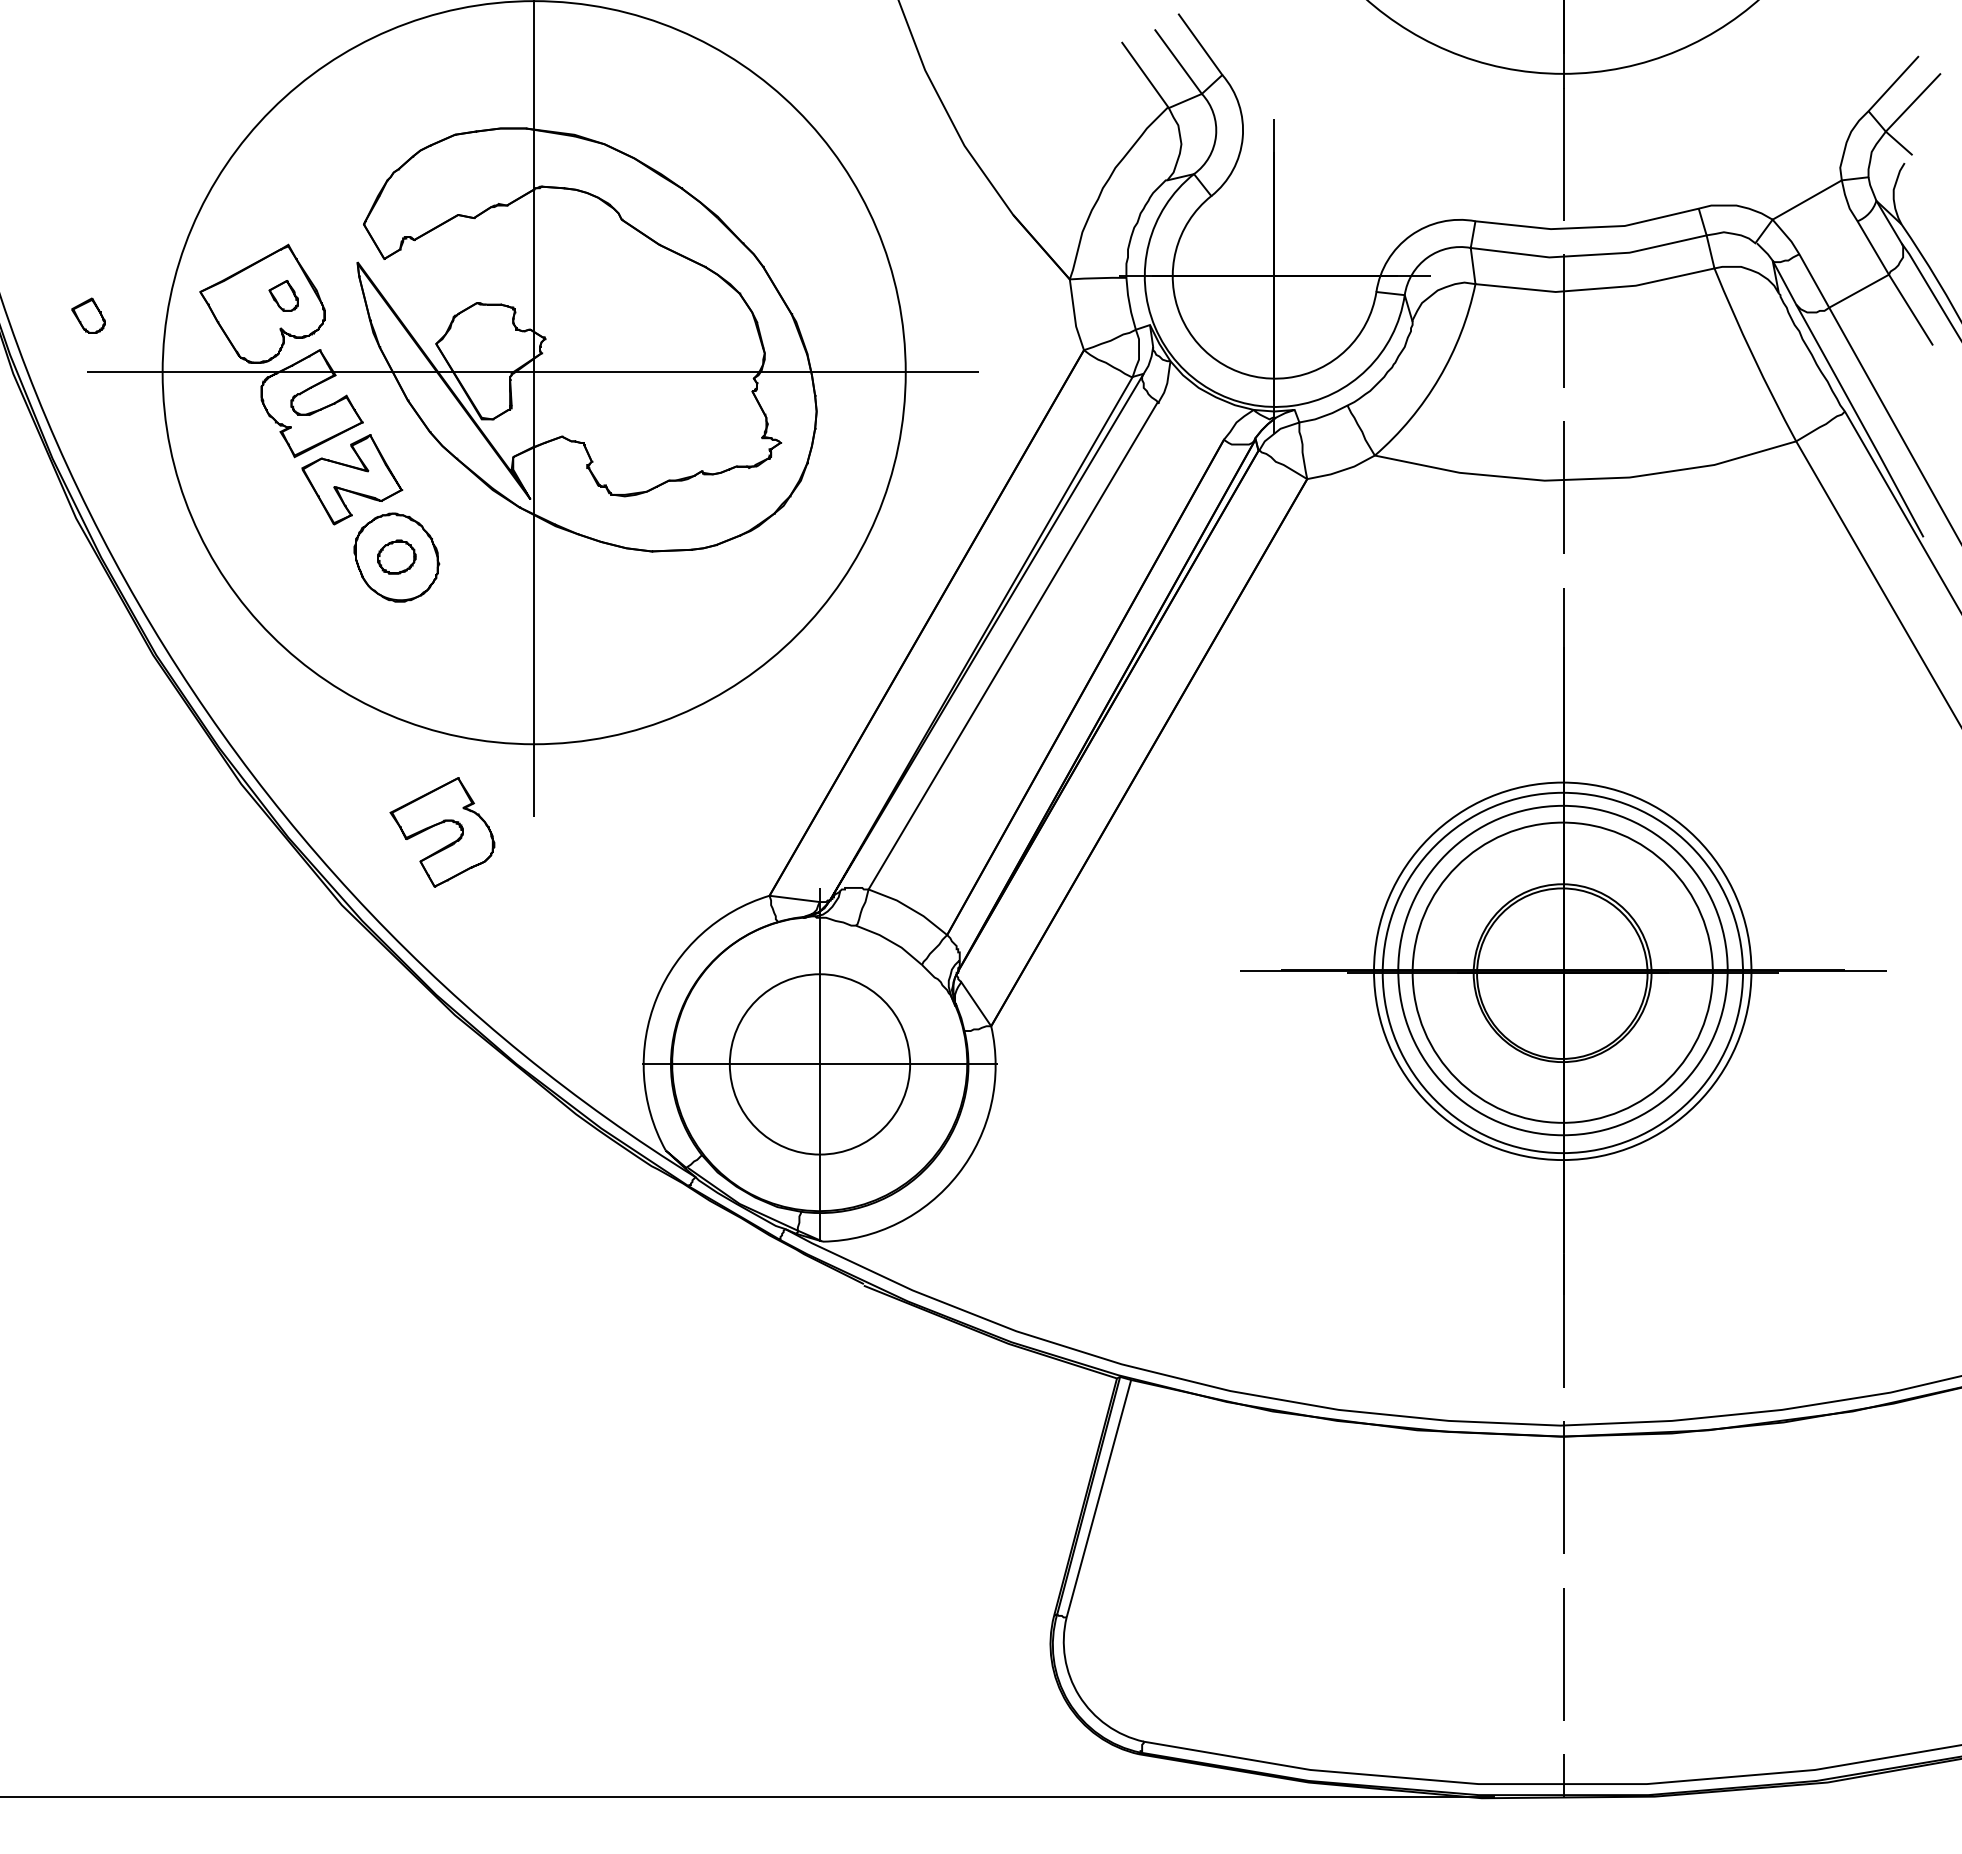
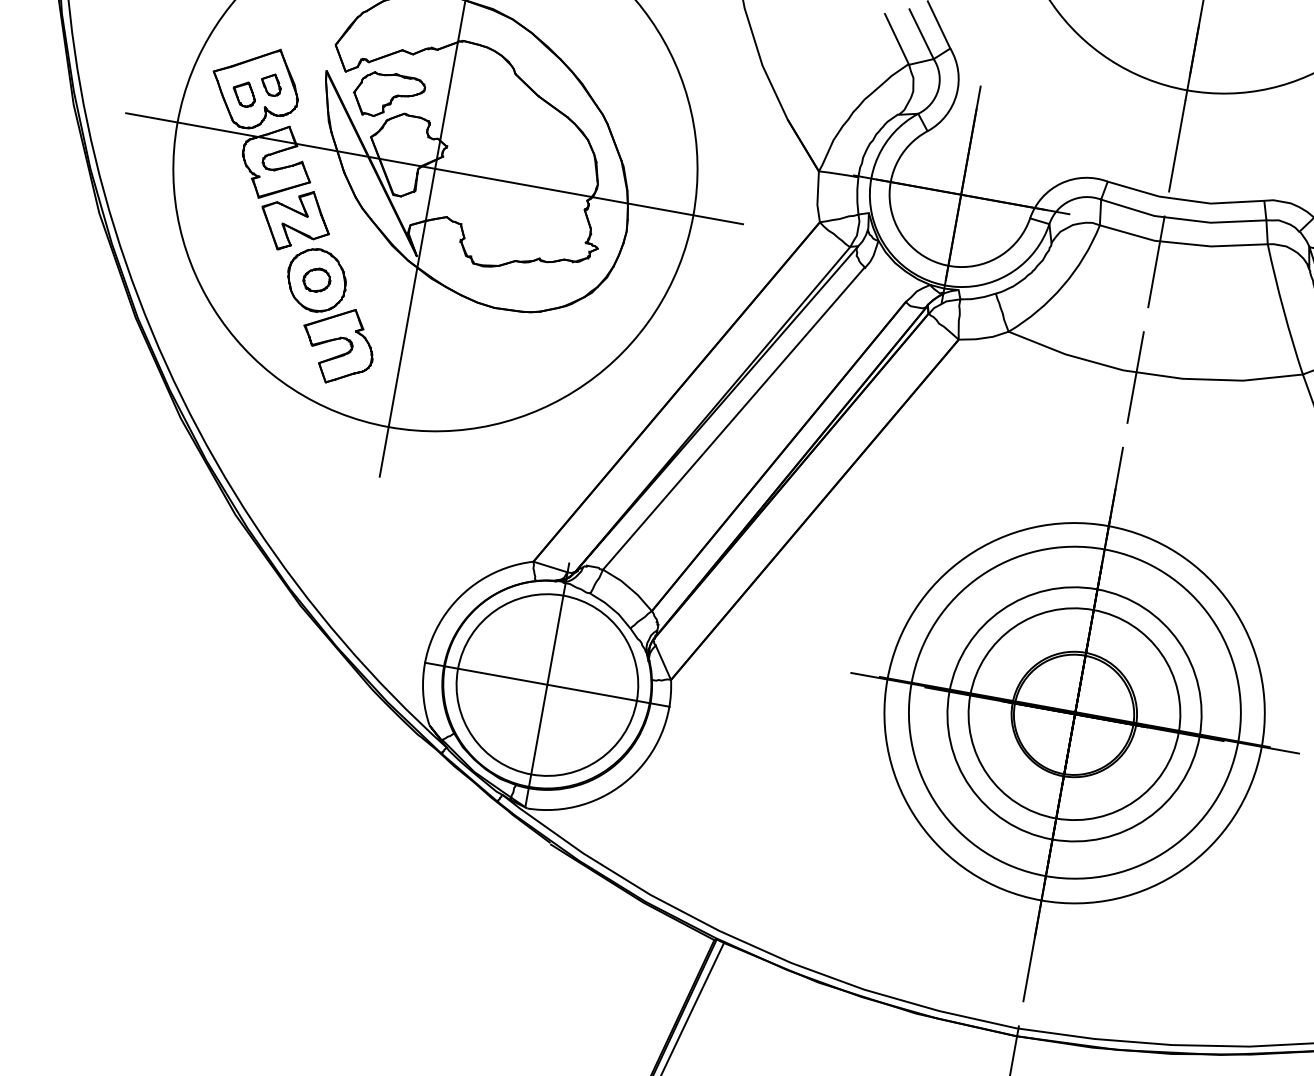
part: (450, 281) -> (388, 95), added
part: (88, 315) -> (244, 93), moved
part: (440, 824) -> (337, 339), moved
circle: (1562, 970) -> (1074, 712), size x1.43
circle: (1562, 970) -> (1074, 712), size x1.43
circle: (819, 1064) -> (547, 685), size x1.43

